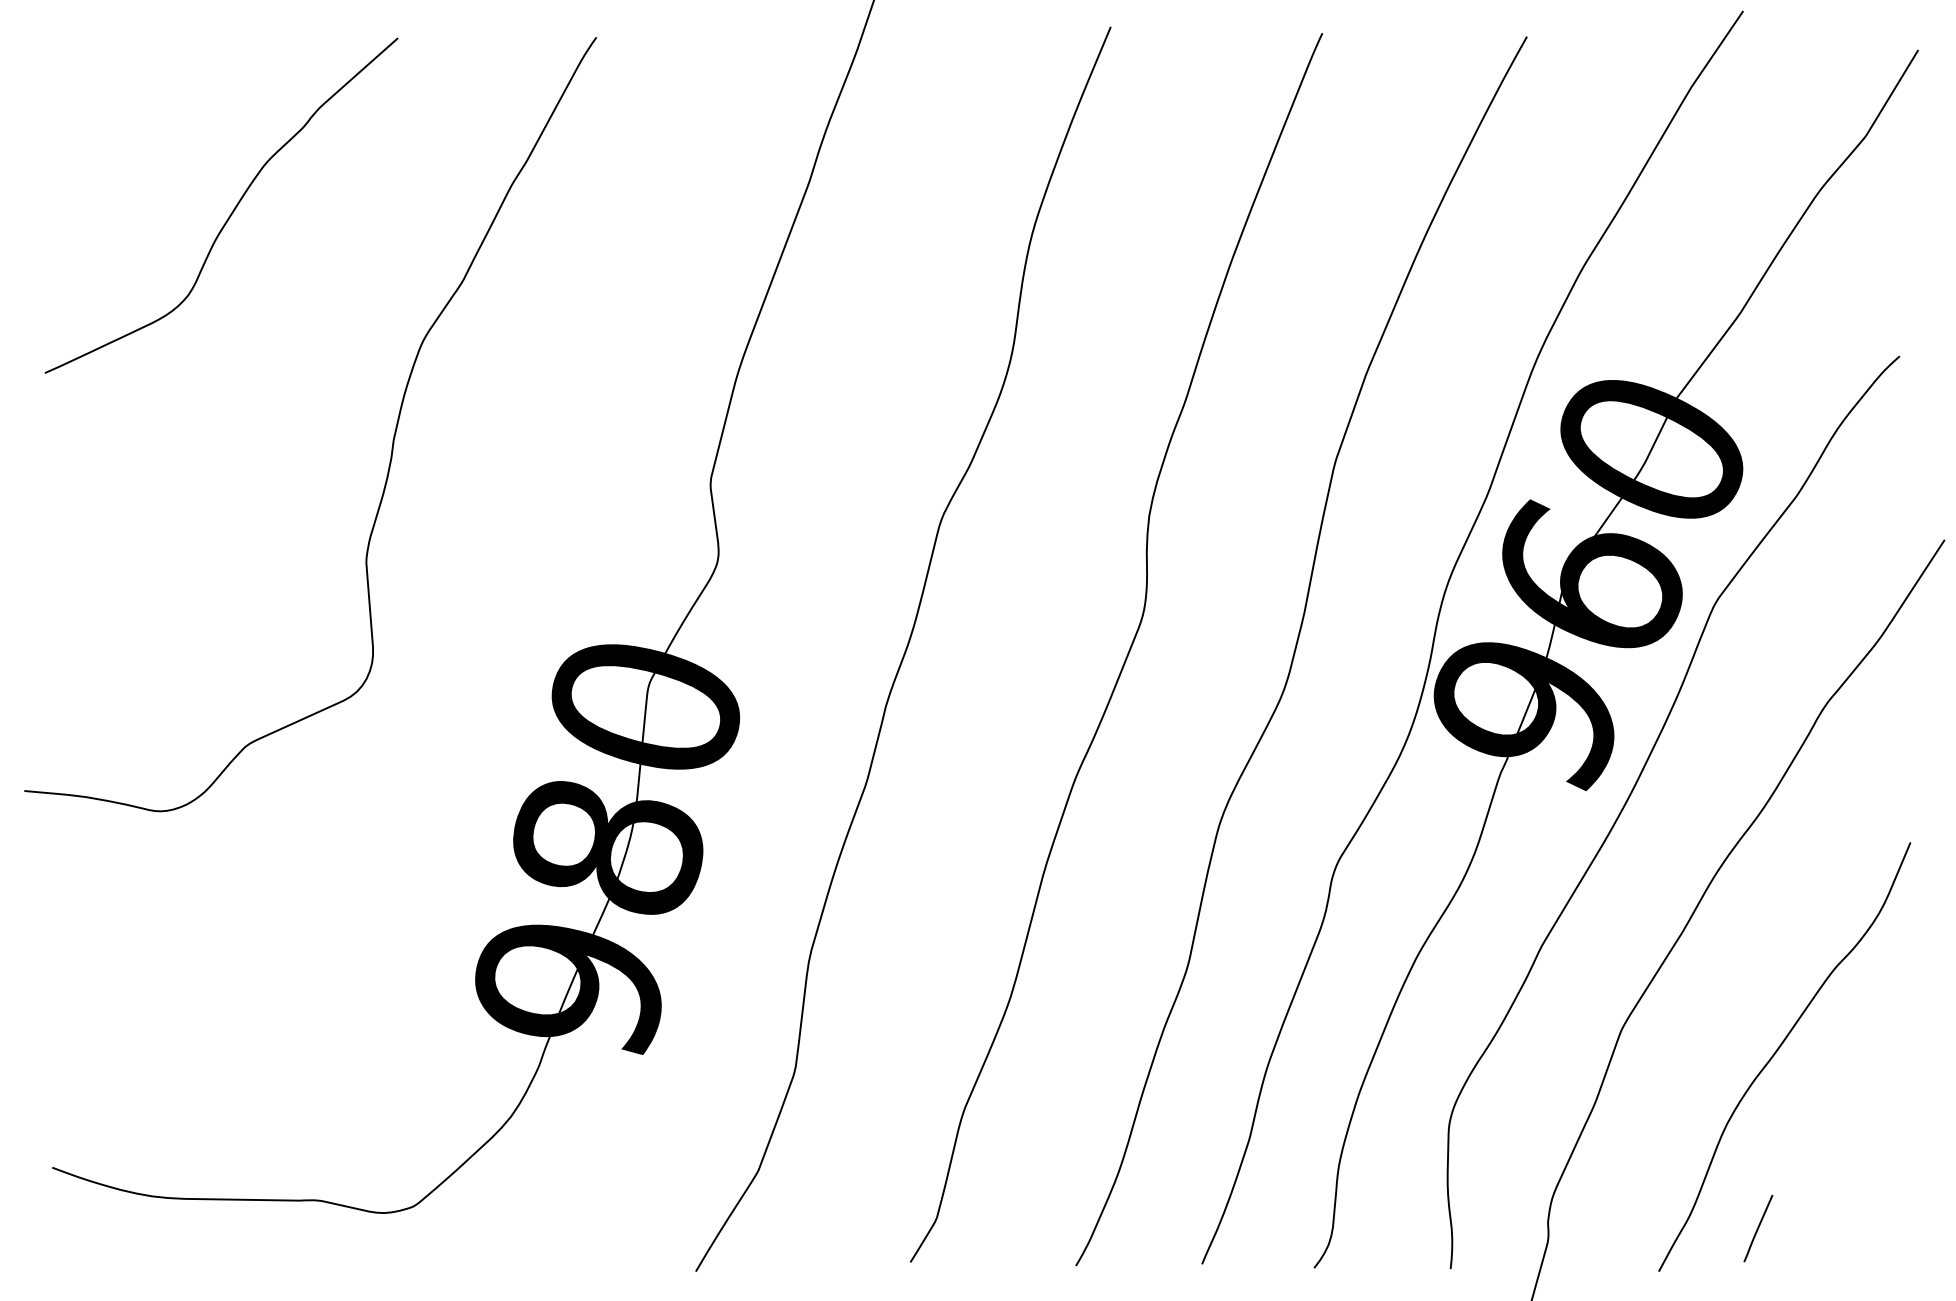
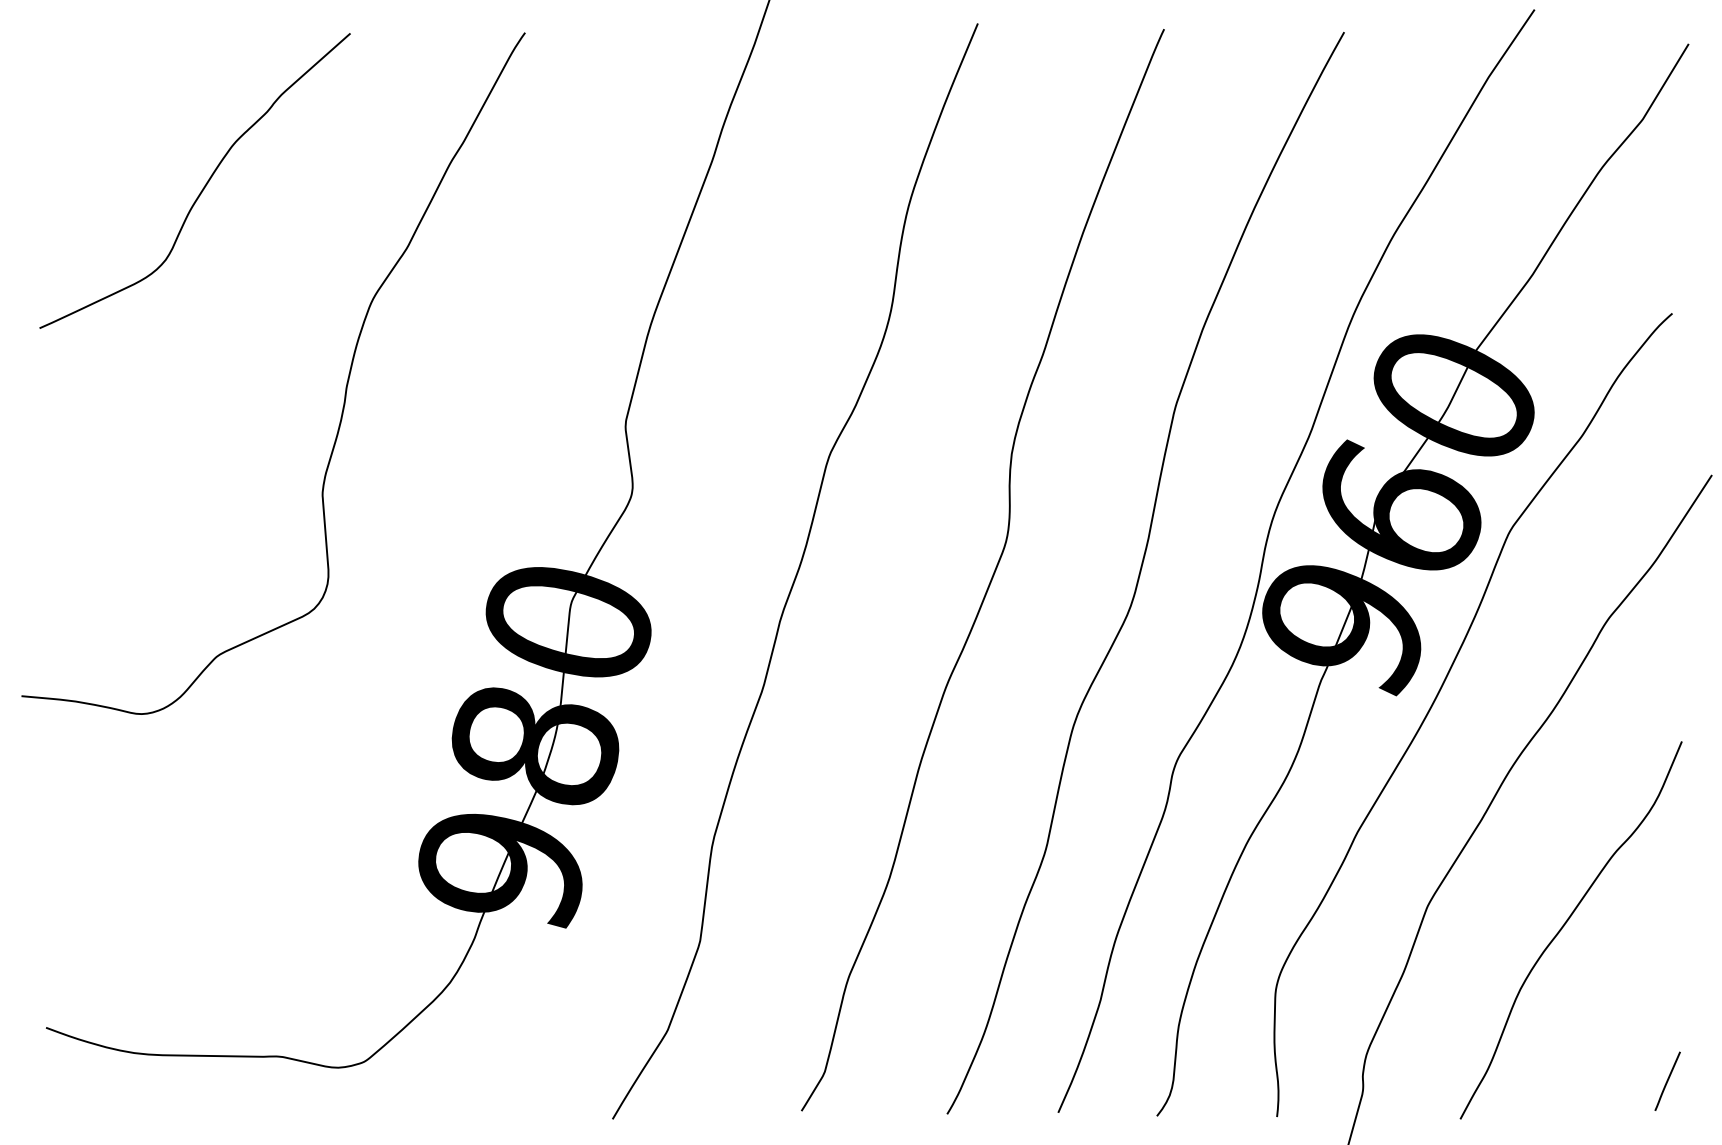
line: (1758, 1228) -> (1667, 1081), moved

